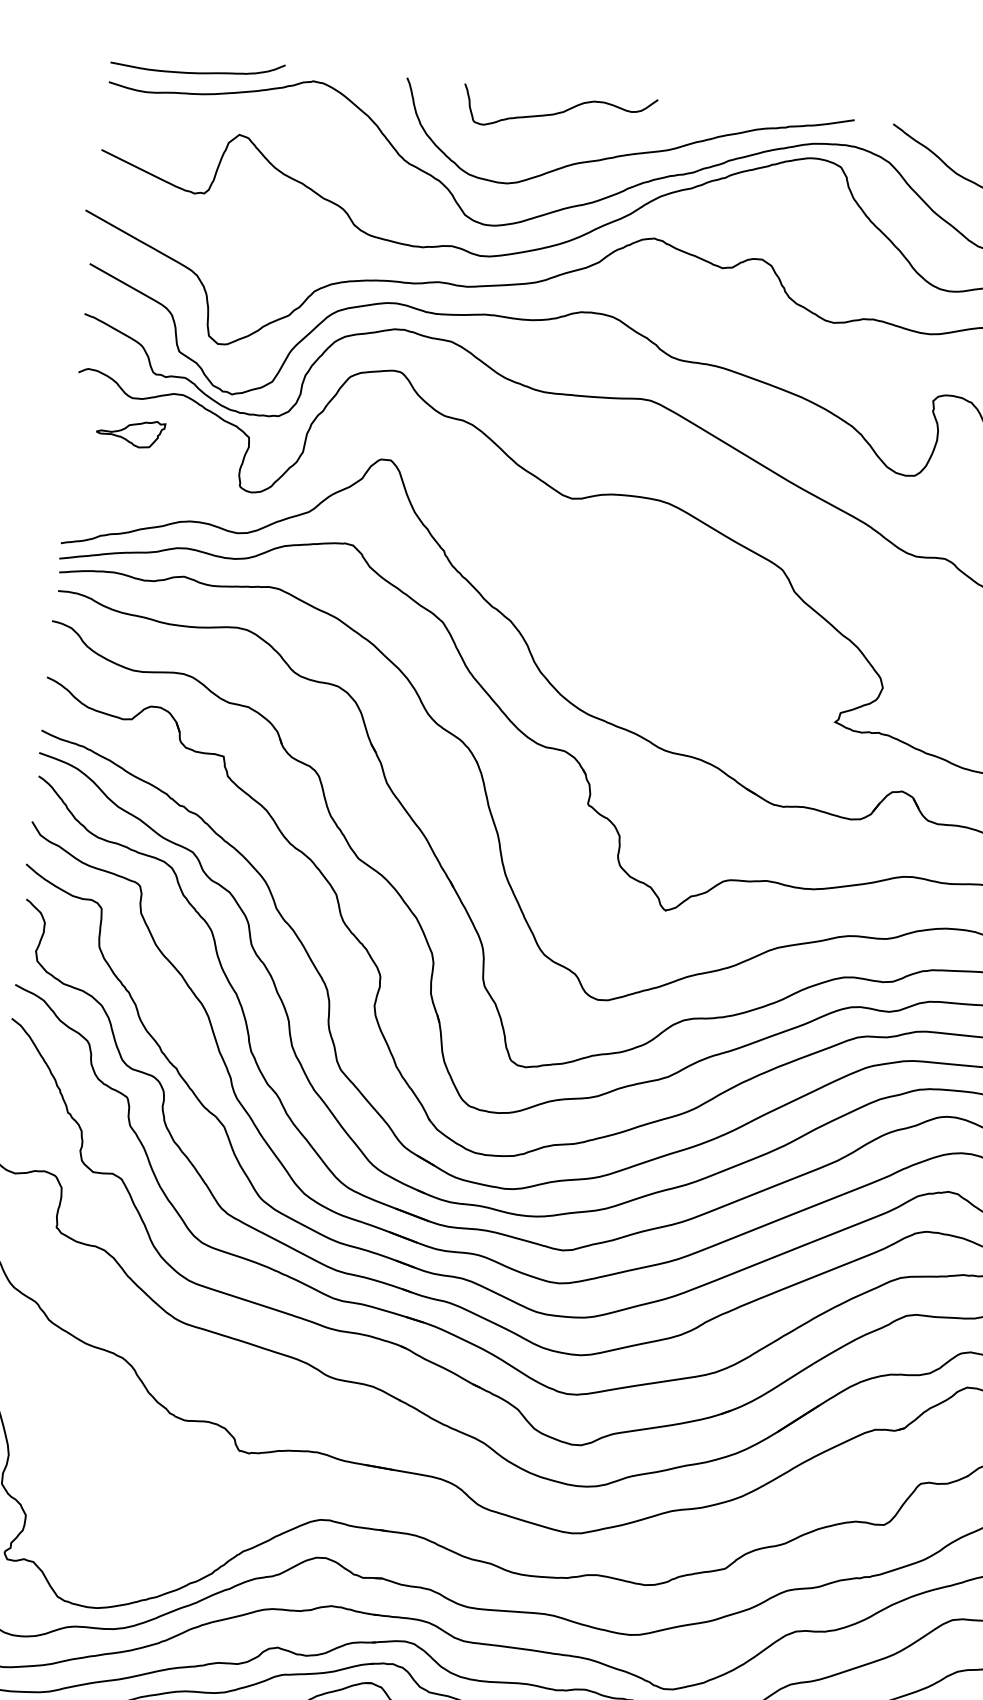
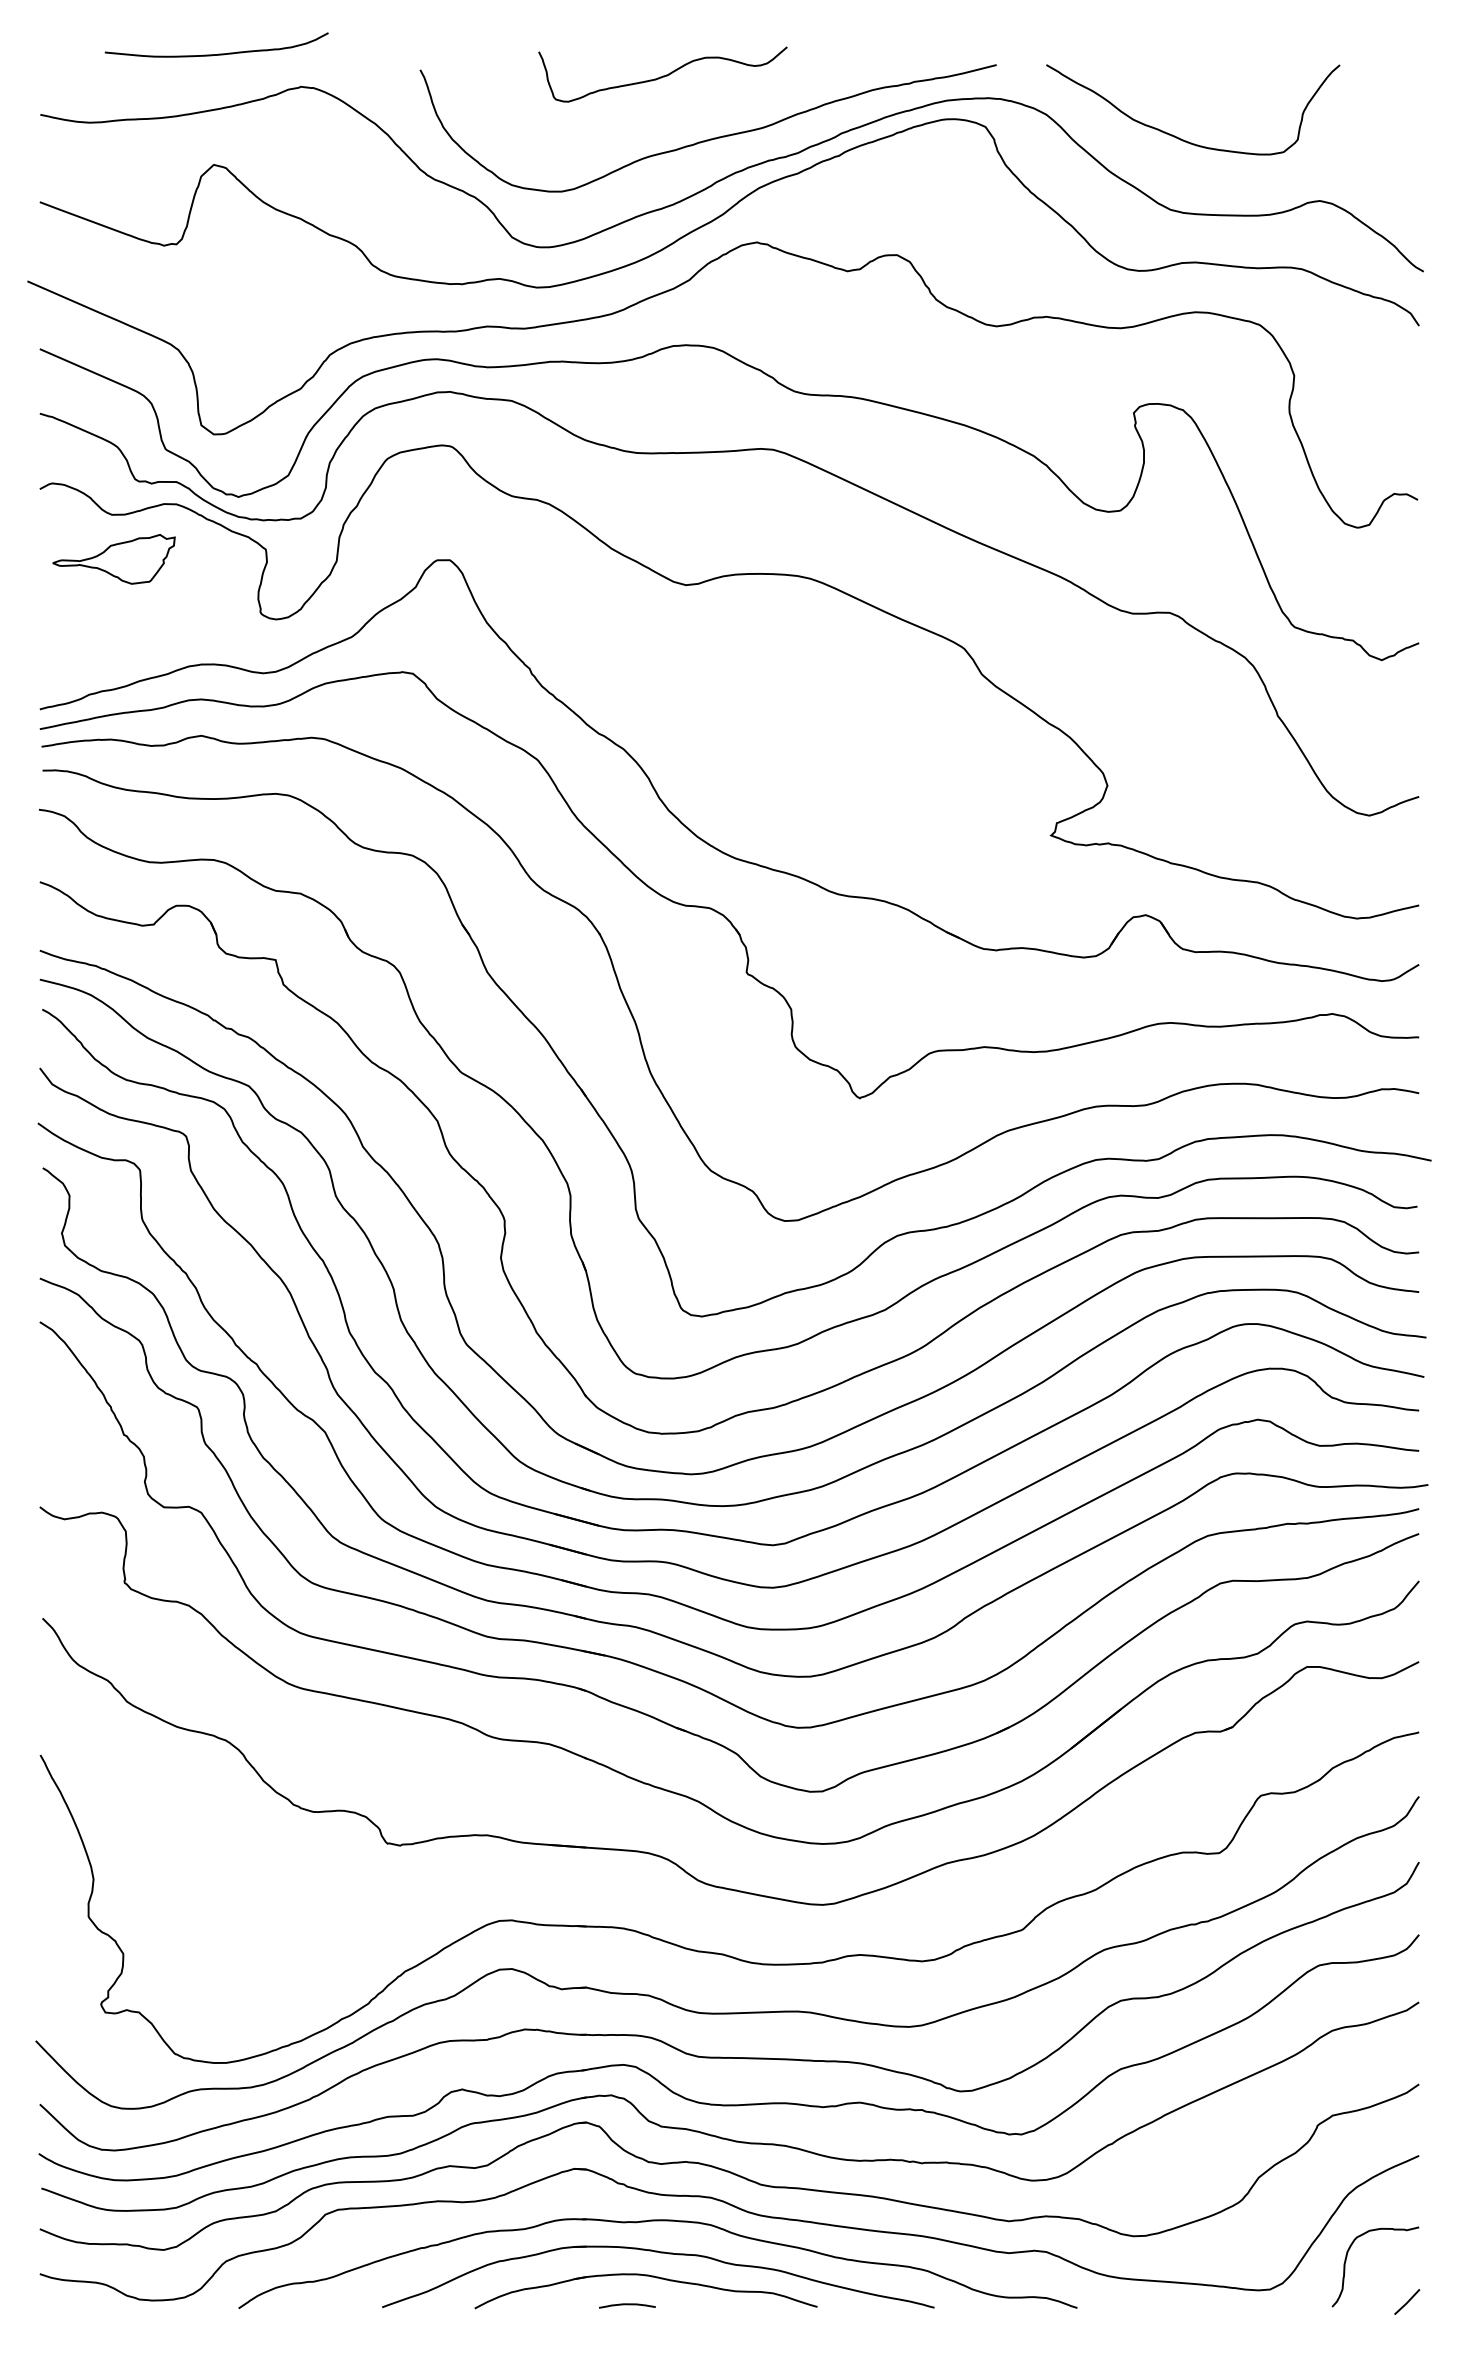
curve: (198, 72) -> (218, 53), moved
curve: (559, 112) -> (663, 75), moved
part: (130, 432) -> (114, 559), size x1.4

